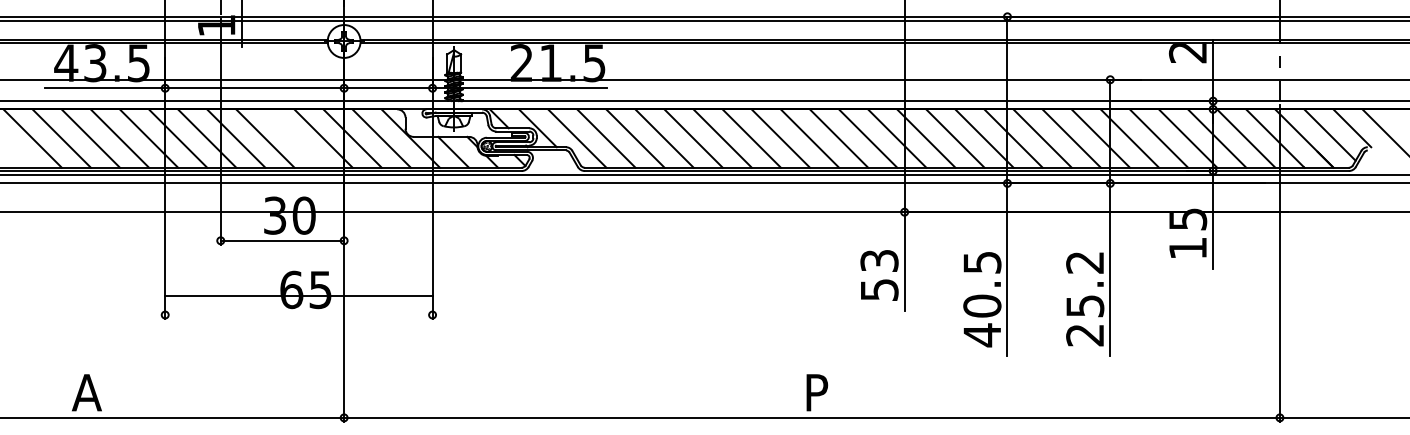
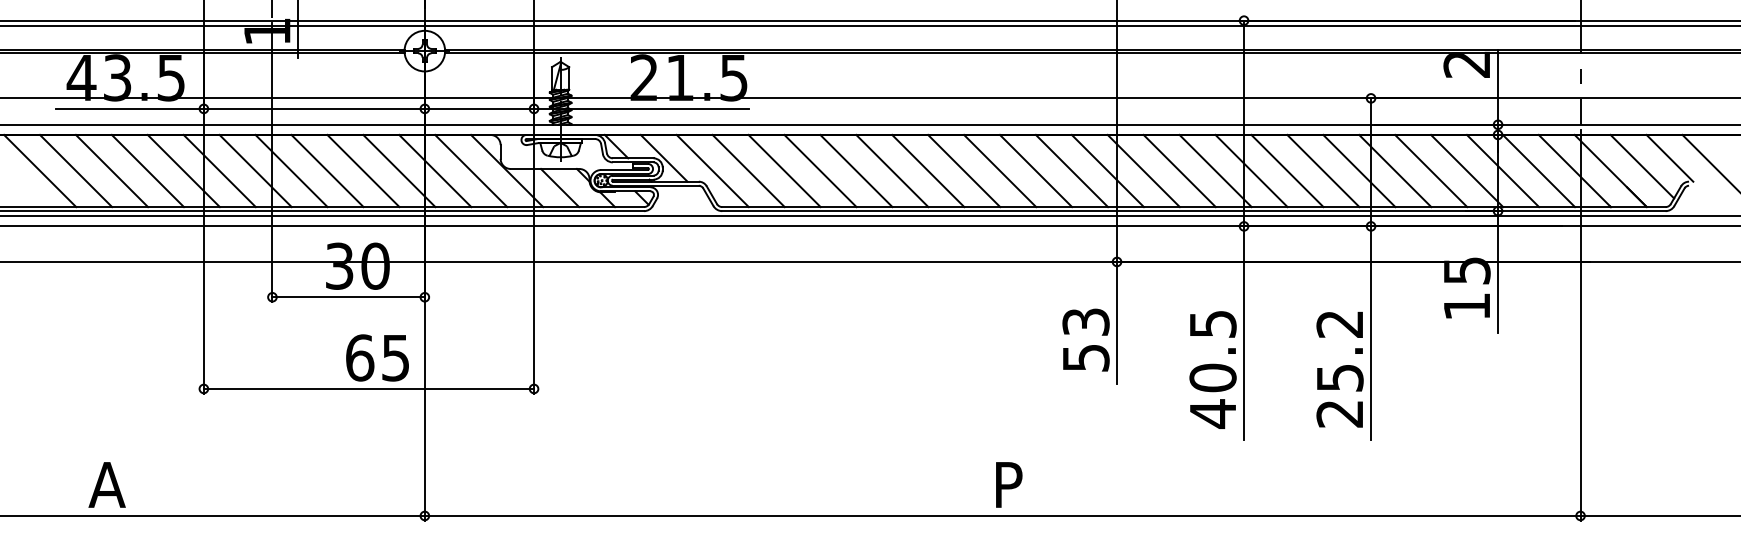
line: (294, 138) -> (363, 170), added
line: (298, 295) -> (368, 388), moved

